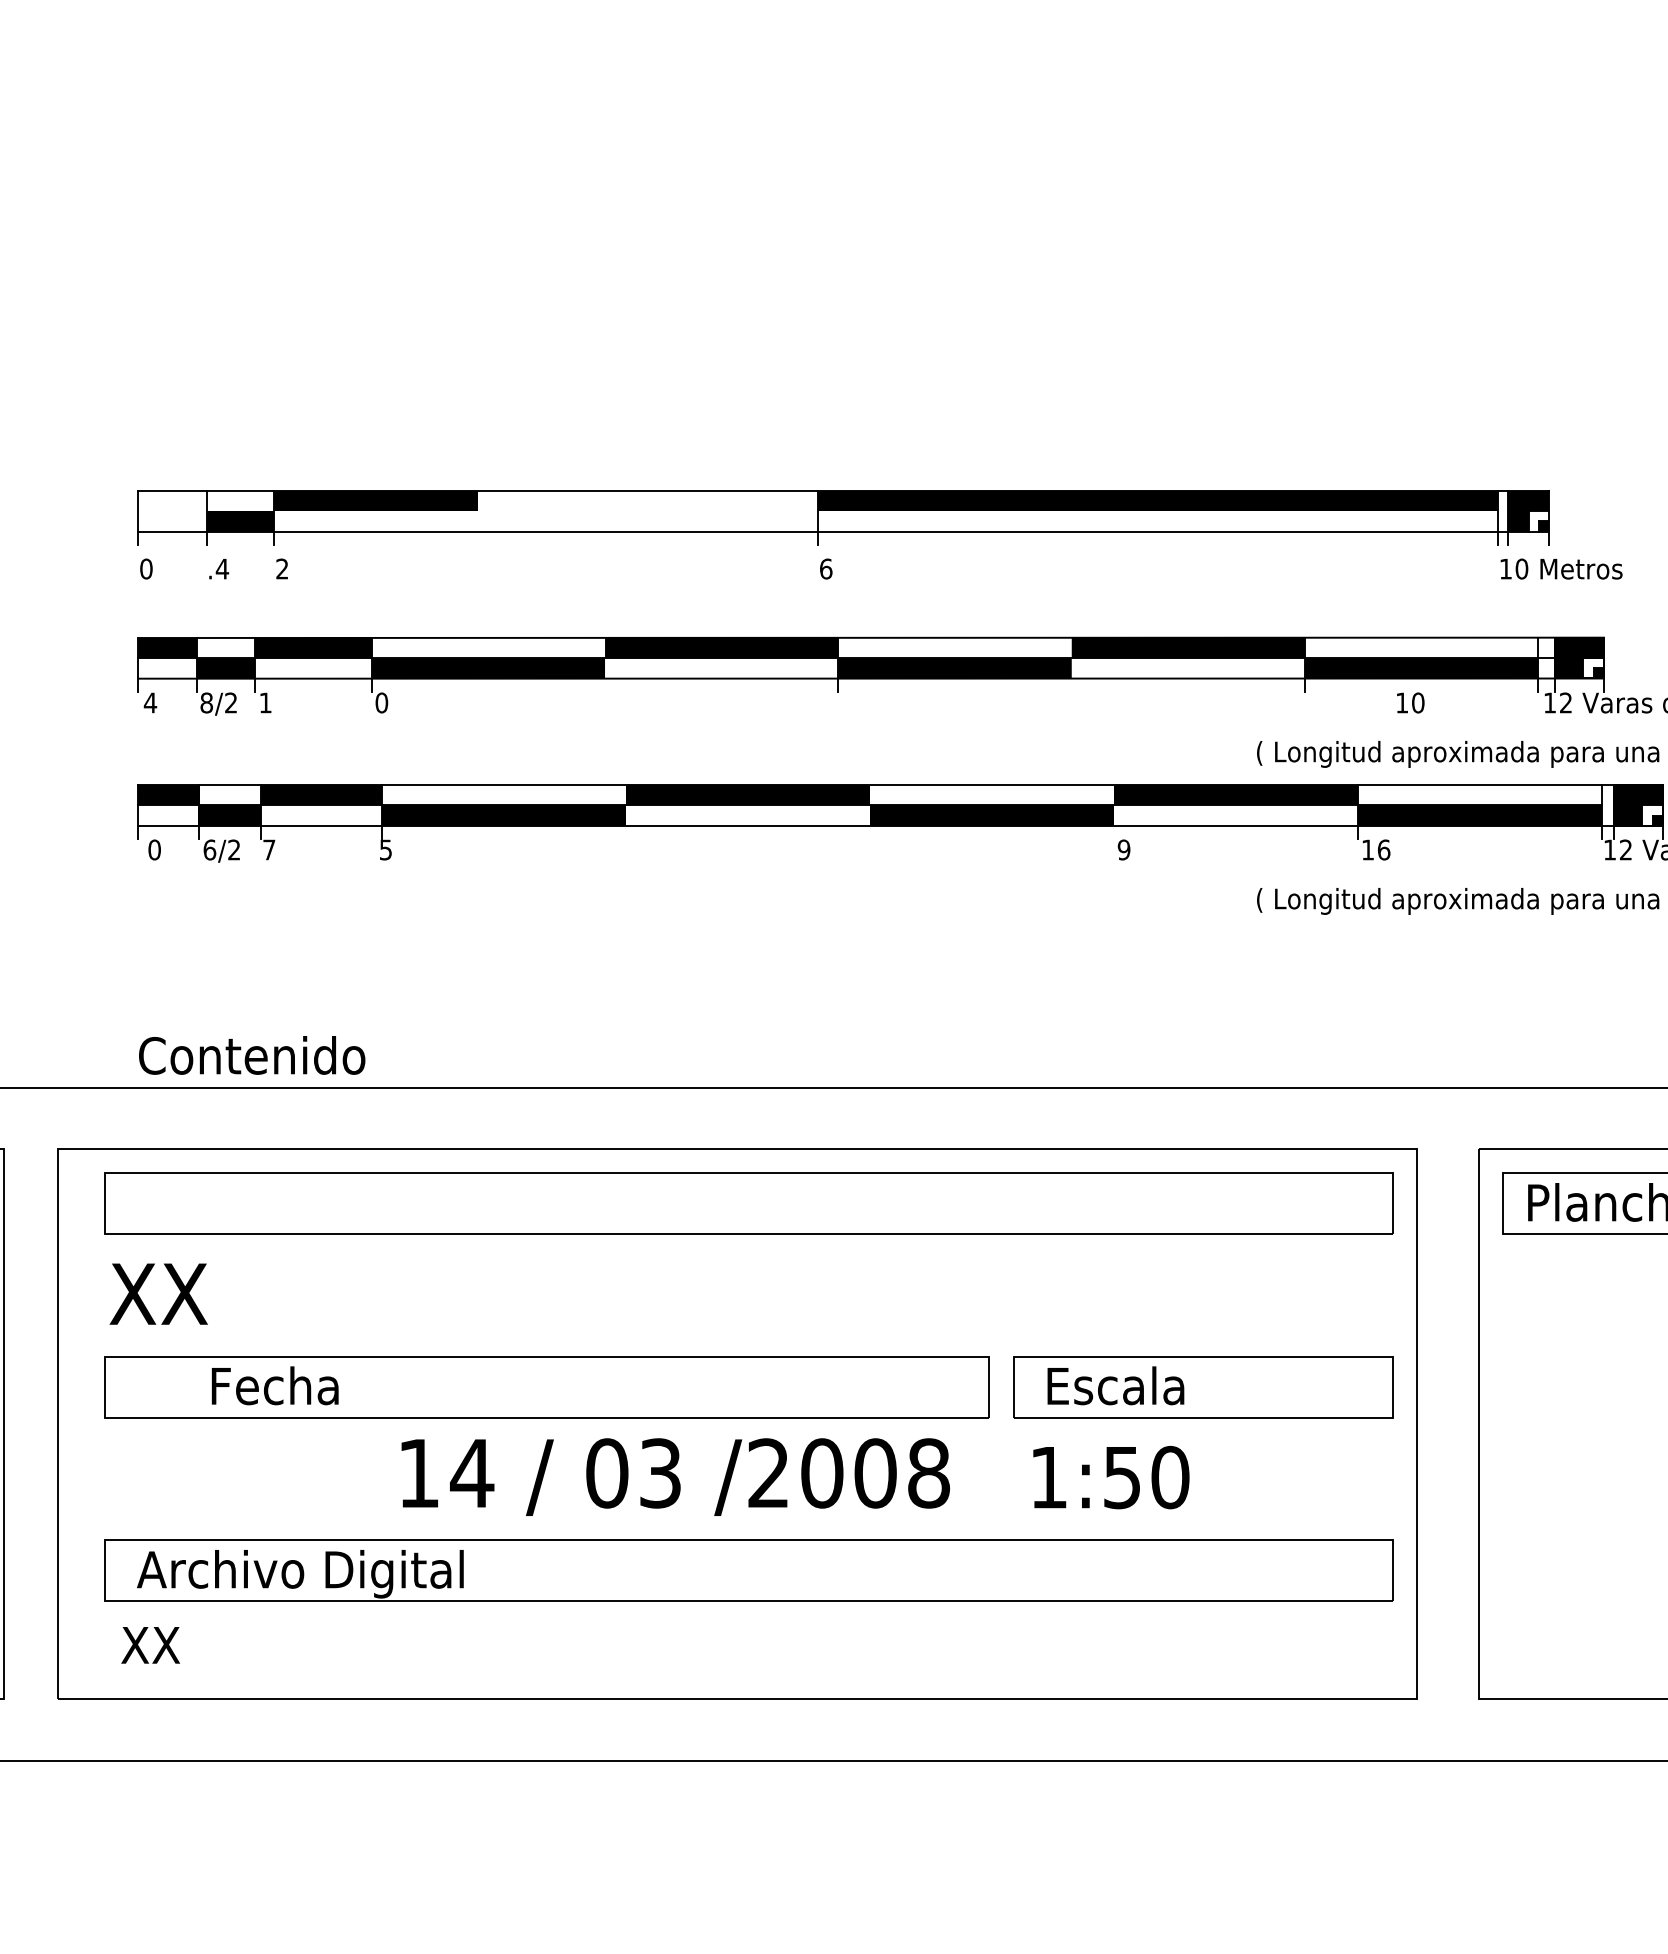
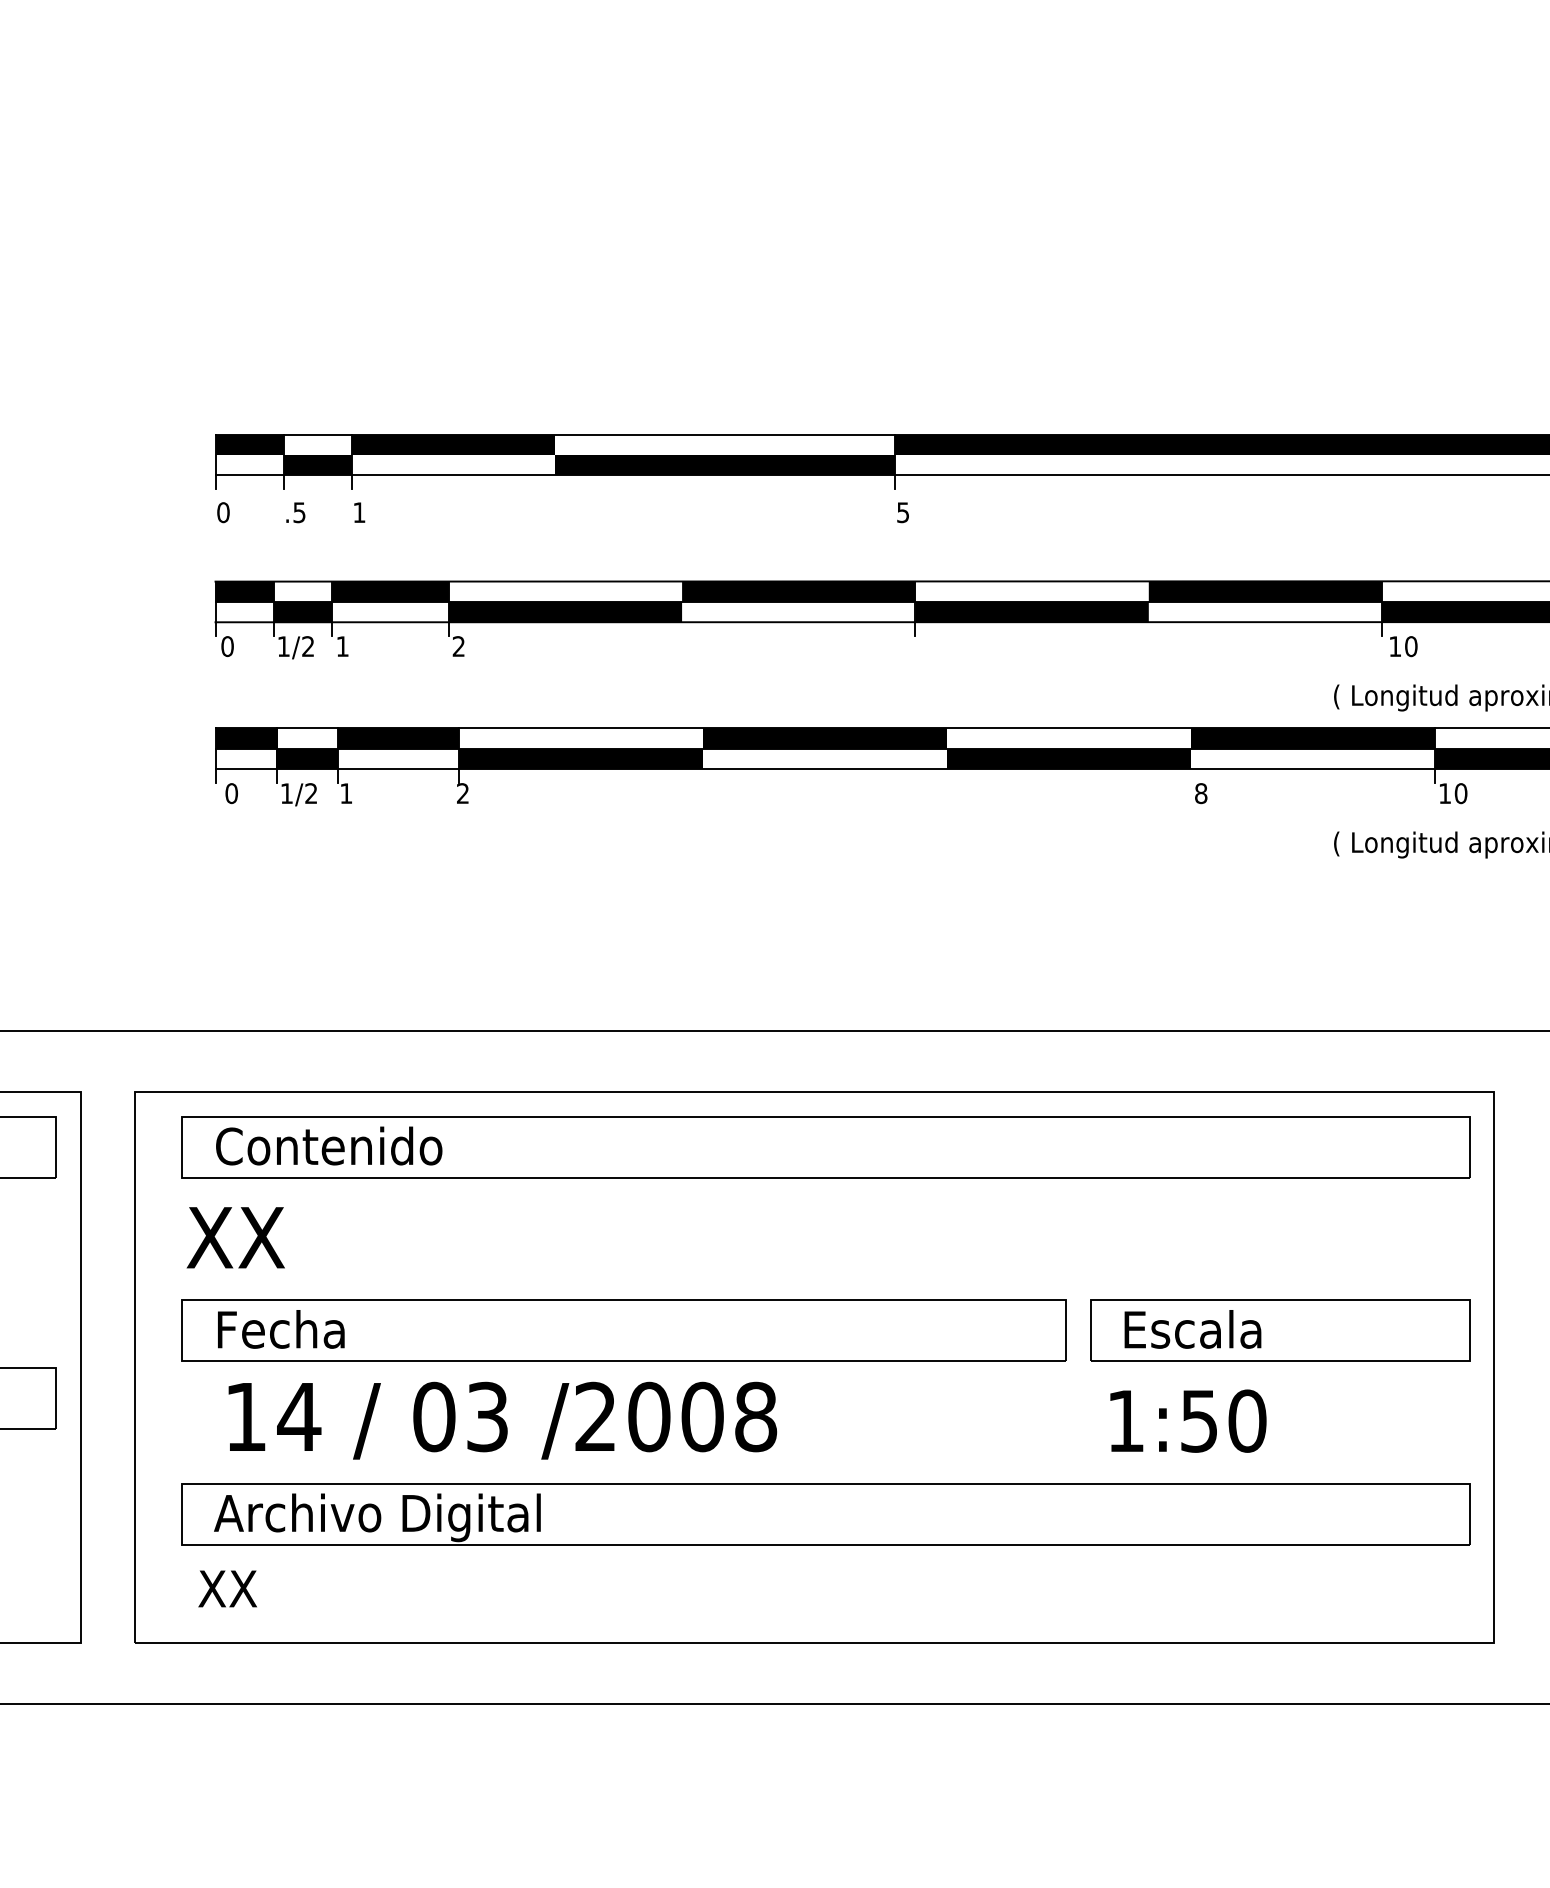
fill: (172, 500) -> (249, 444), added
fill: (648, 521) -> (725, 465), added
text: (222, 568) -> (299, 512), .4 -> .5
text: (282, 568) -> (359, 512), 2 -> 1
text: (826, 568) -> (903, 512), 6 -> 5
text: (150, 702) -> (227, 646), 4 -> 0
text: (206, 702) -> (283, 646), 8/2 -> 1/2
text: (381, 702) -> (458, 646), 0 -> 2
text: (1410, 702) -> (1403, 646), moved
text: (209, 849) -> (286, 793), 6/2 -> 1/2
text: (269, 849) -> (346, 793), 7 -> 1
text: (385, 849) -> (462, 793), 5 -> 2
text: (1123, 849) -> (1200, 793), 9 -> 8
text: (1383, 849) -> (1460, 793), 16 -> 10
text: (252, 1055) -> (329, 1146), moved
text: (274, 1385) -> (280, 1329), moved
text: (675, 1476) -> (502, 1420), moved

